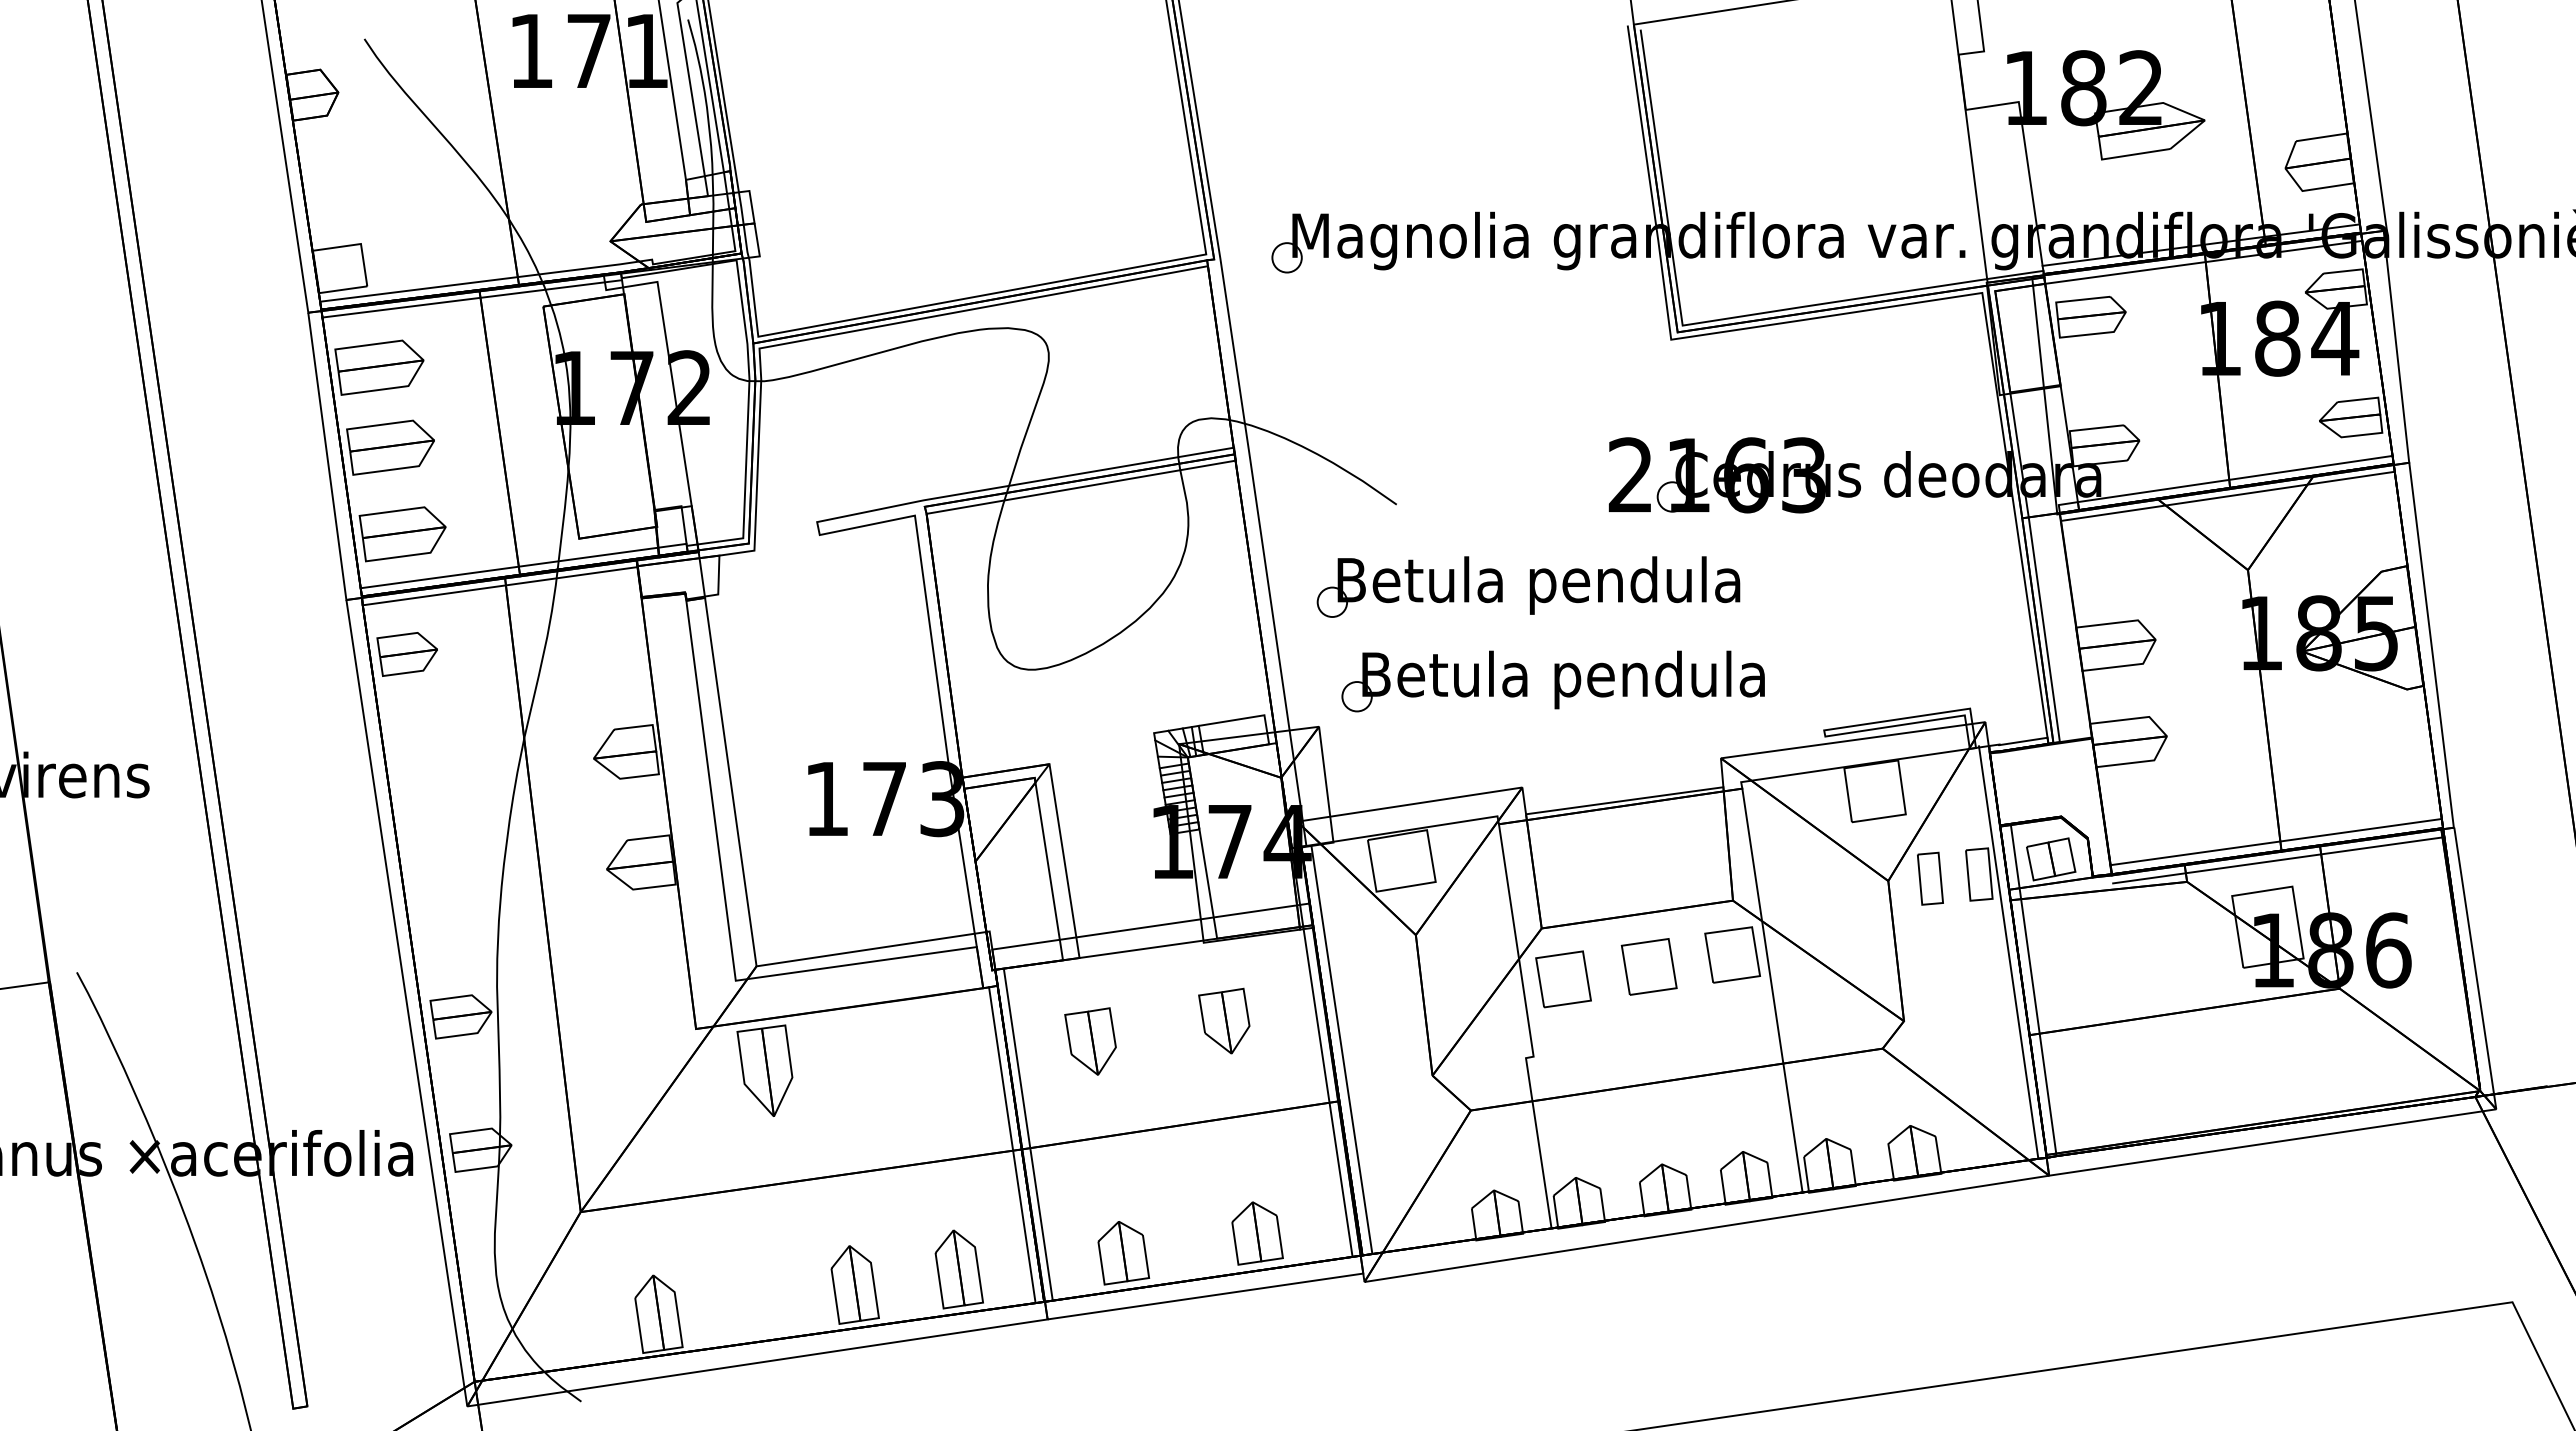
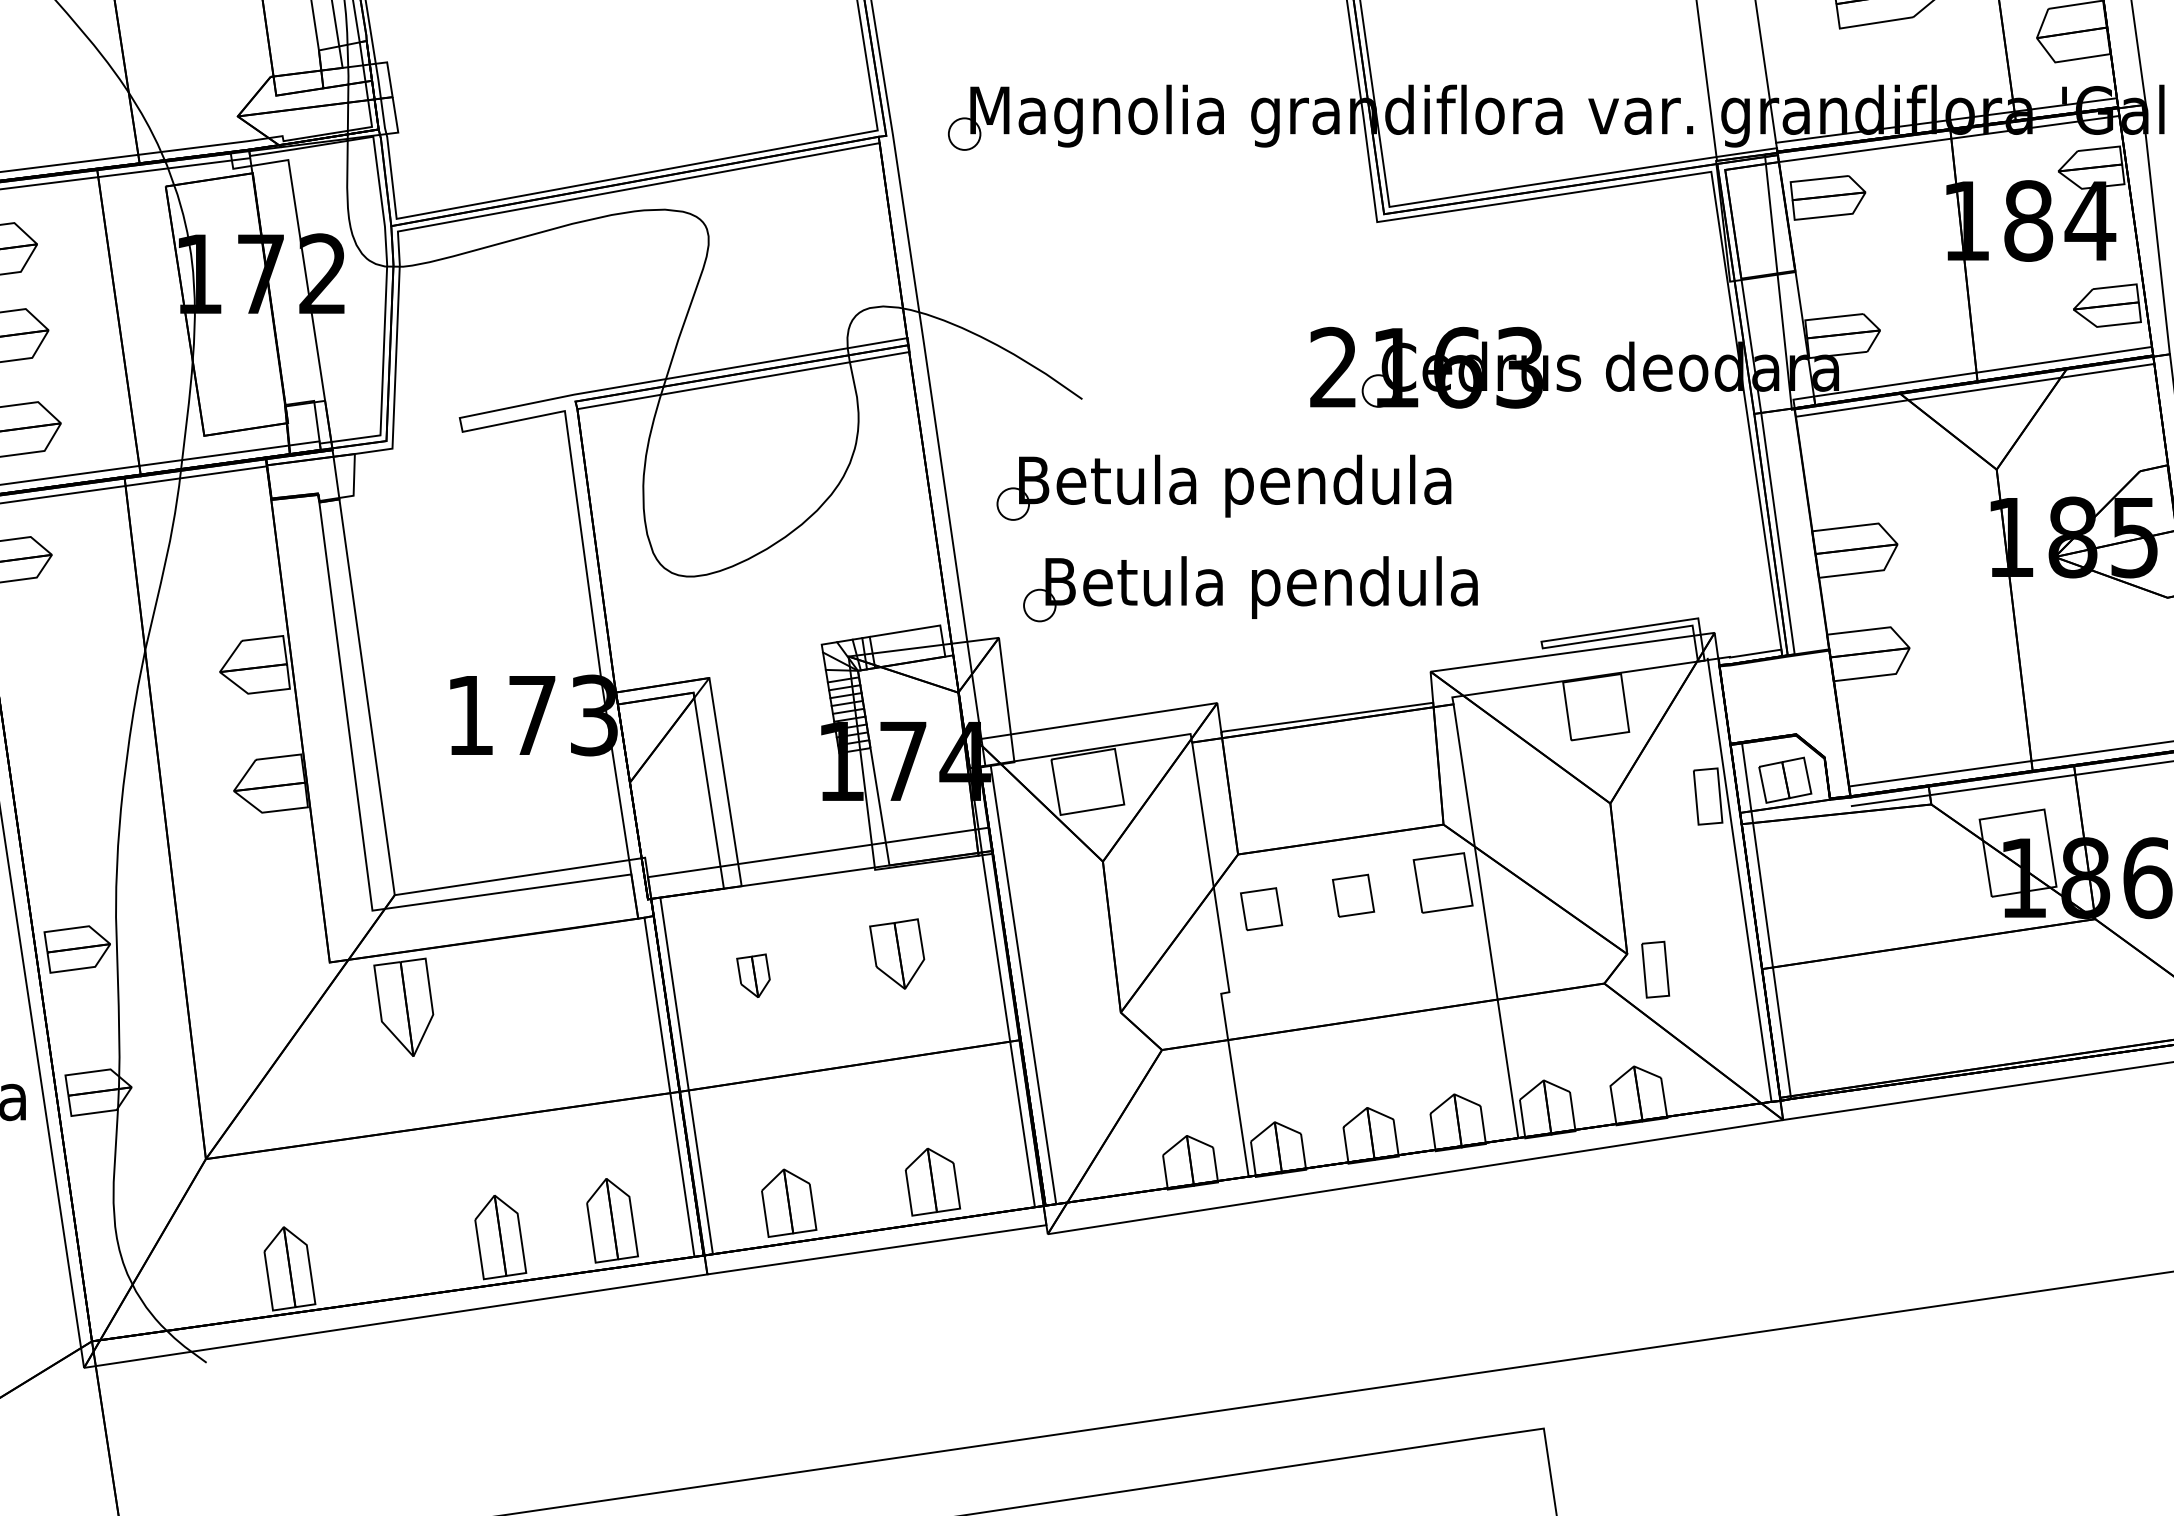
part: (1930, 878) -> (1655, 969), moved
part: (1648, 966) -> (1352, 895), size x0.7
part: (1563, 979) -> (1261, 909), size x0.7
part: (1090, 1041) -> (753, 975), size x0.6

